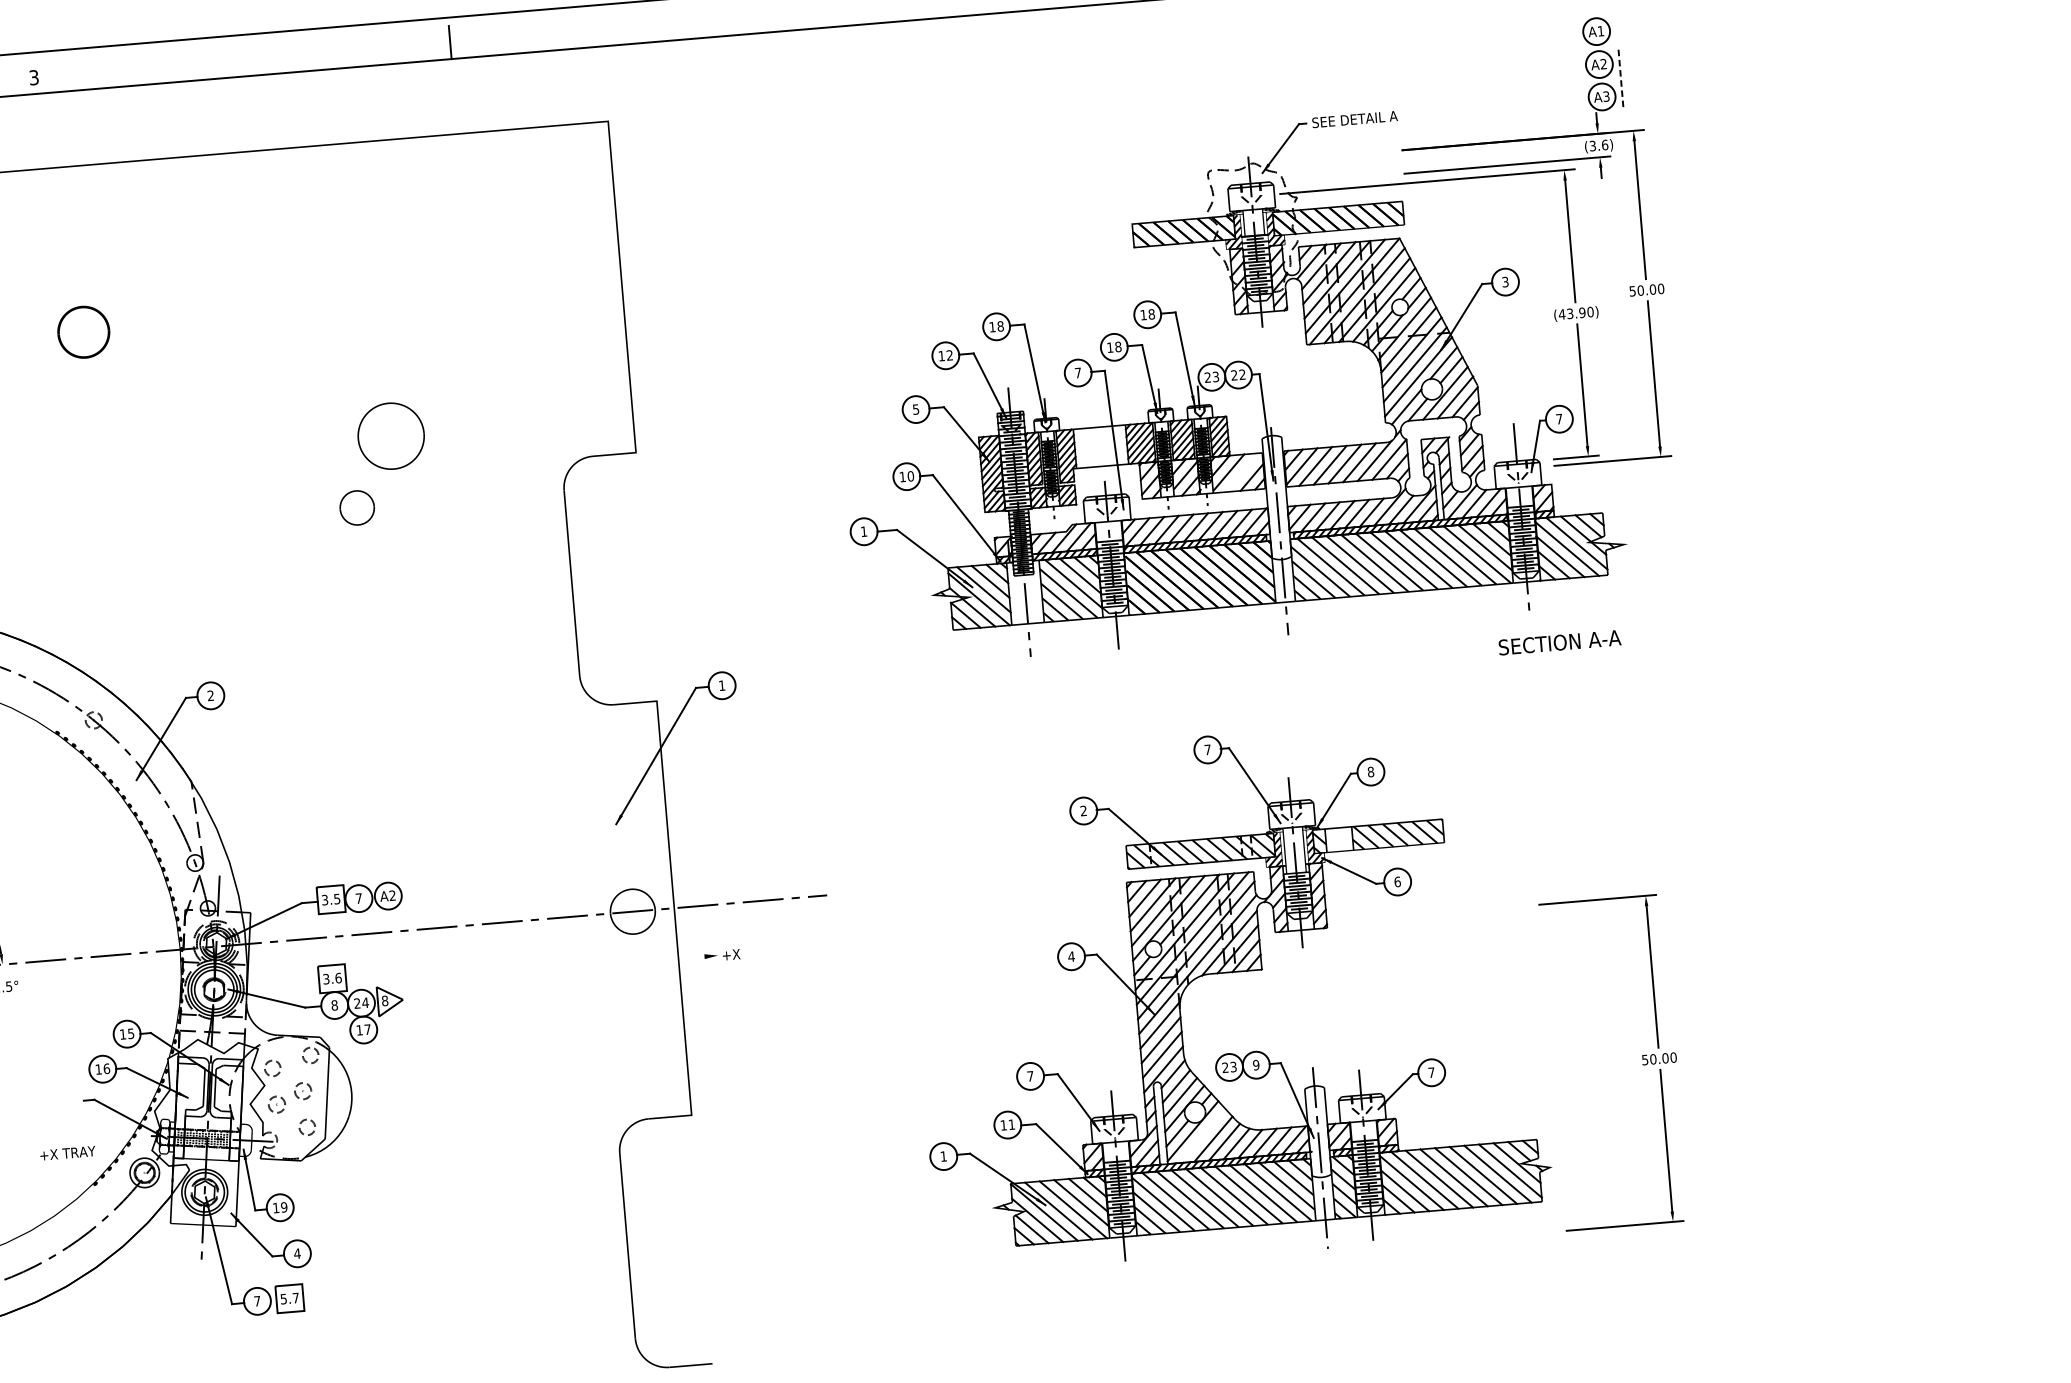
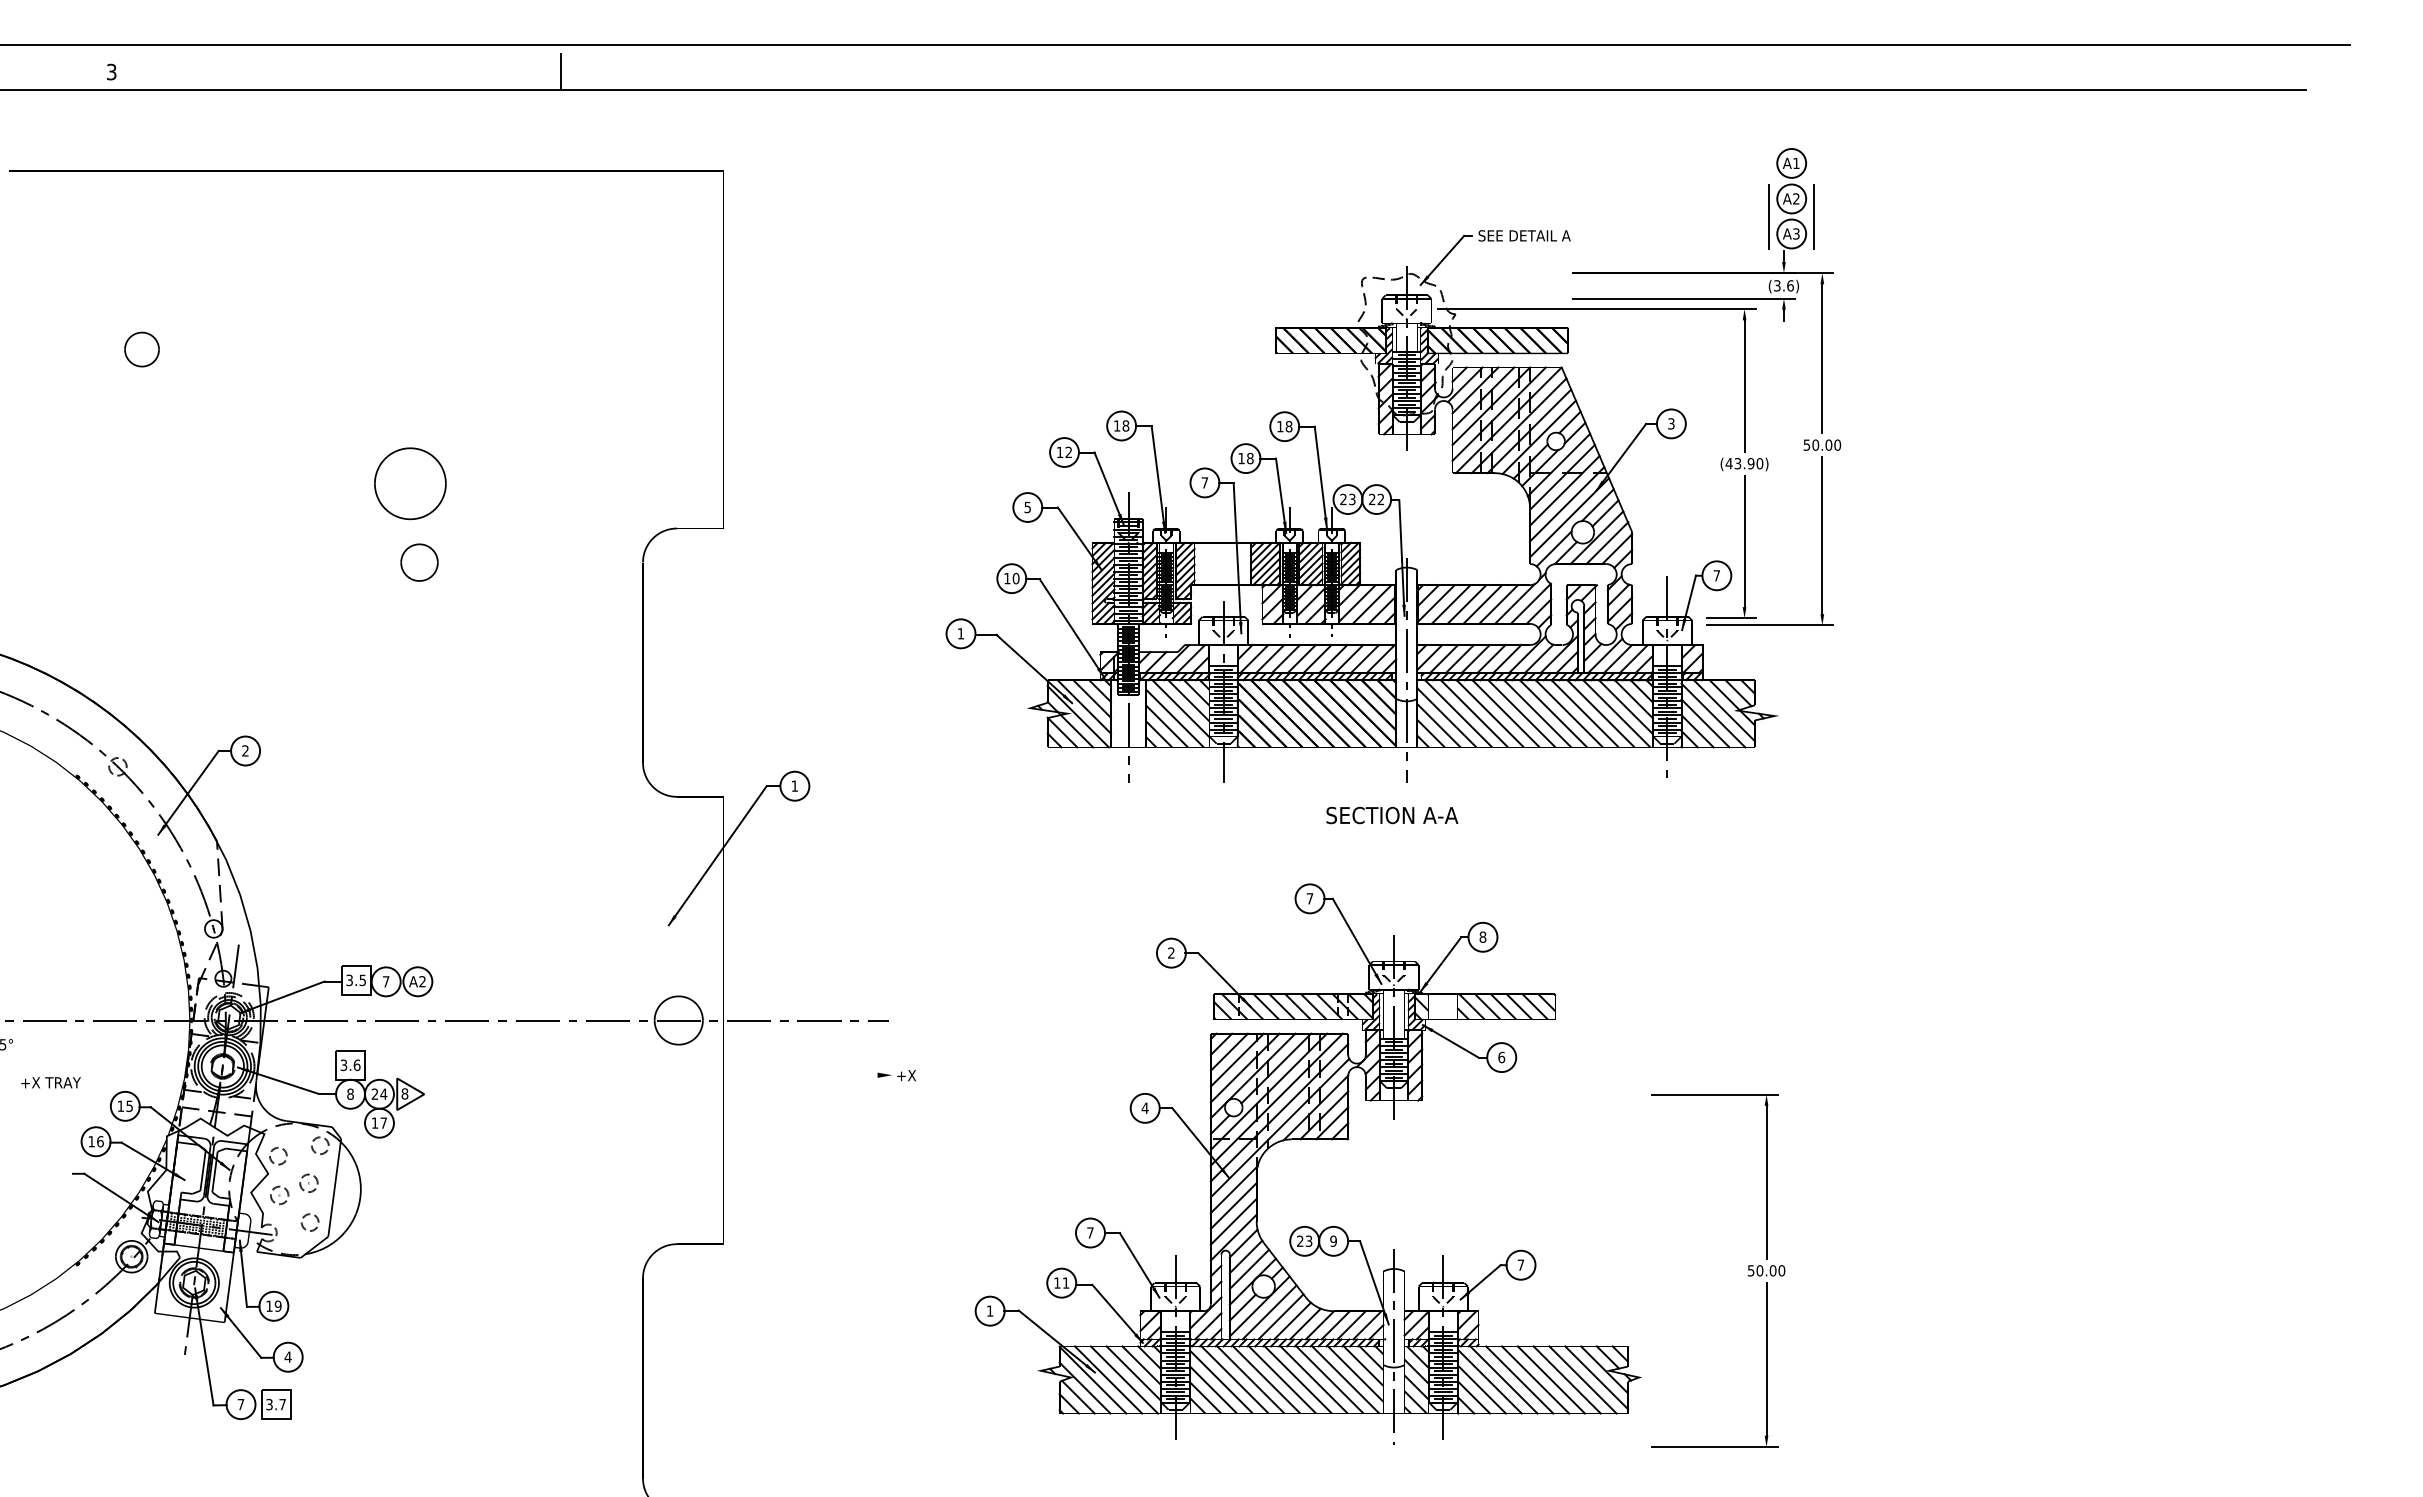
line: (1621, 80) -> (1813, 217), dashed -> solid
line: (1579, 82) -> (1768, 216), added
part: (83, 332) -> (141, 349), size x0.62
part: (391, 435) -> (410, 483), moved
line: (1241, 472) -> (1371, 604), added
text: (1560, 642) -> (1392, 815), moved
text: (722, 955) -> (896, 1075), moved
line: (1202, 1136) -> (1269, 1312), added
text: (67, 1153) -> (50, 1082), moved
text: (283, 1298) -> (269, 1403), 5.7 -> 3.7

